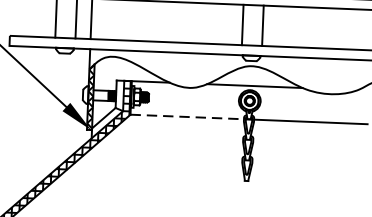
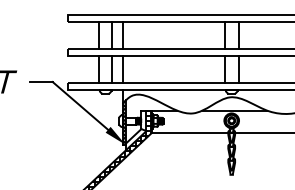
line: (188, 117) -> (190, 133), dashed -> solid

